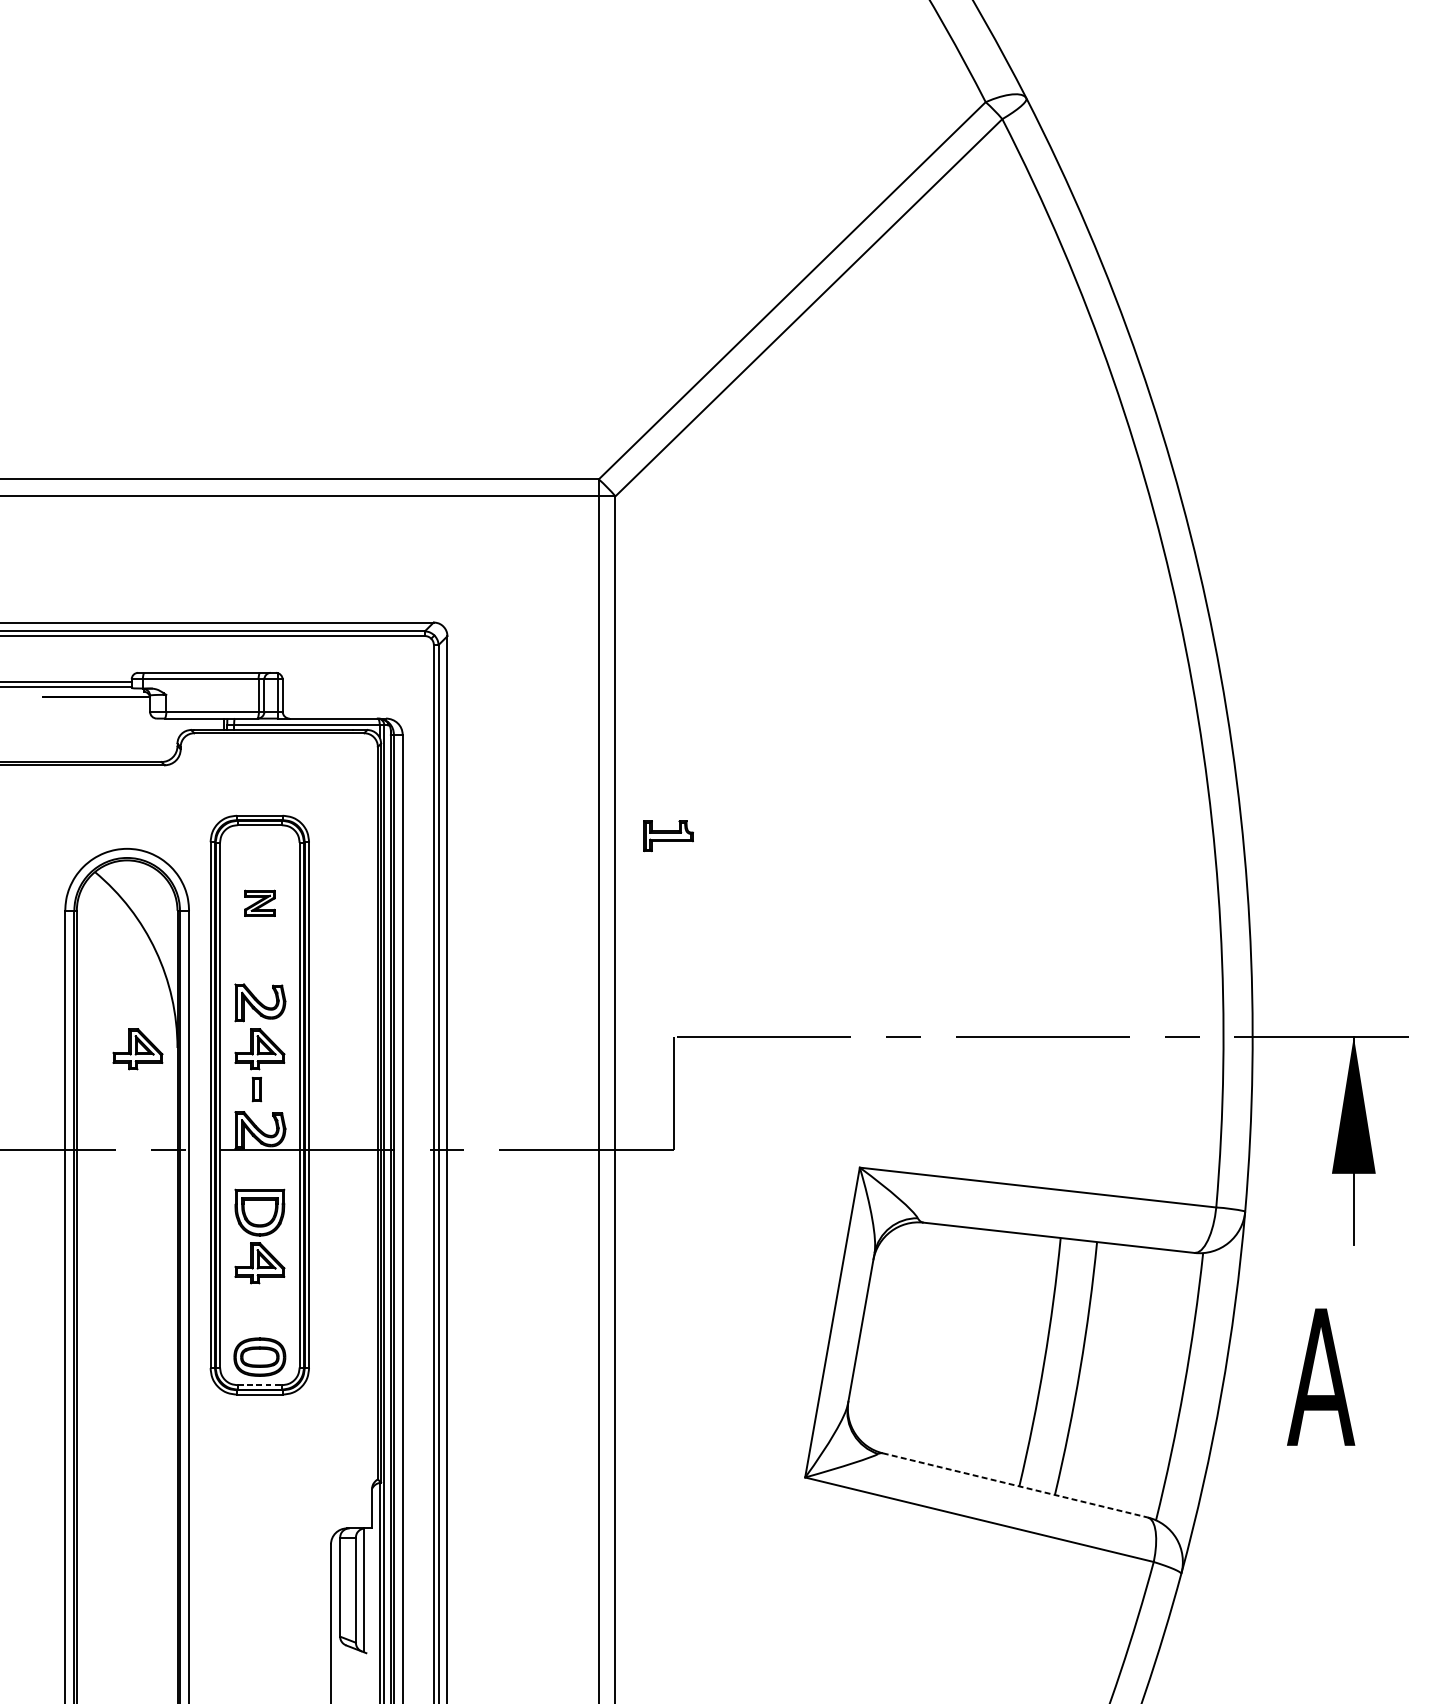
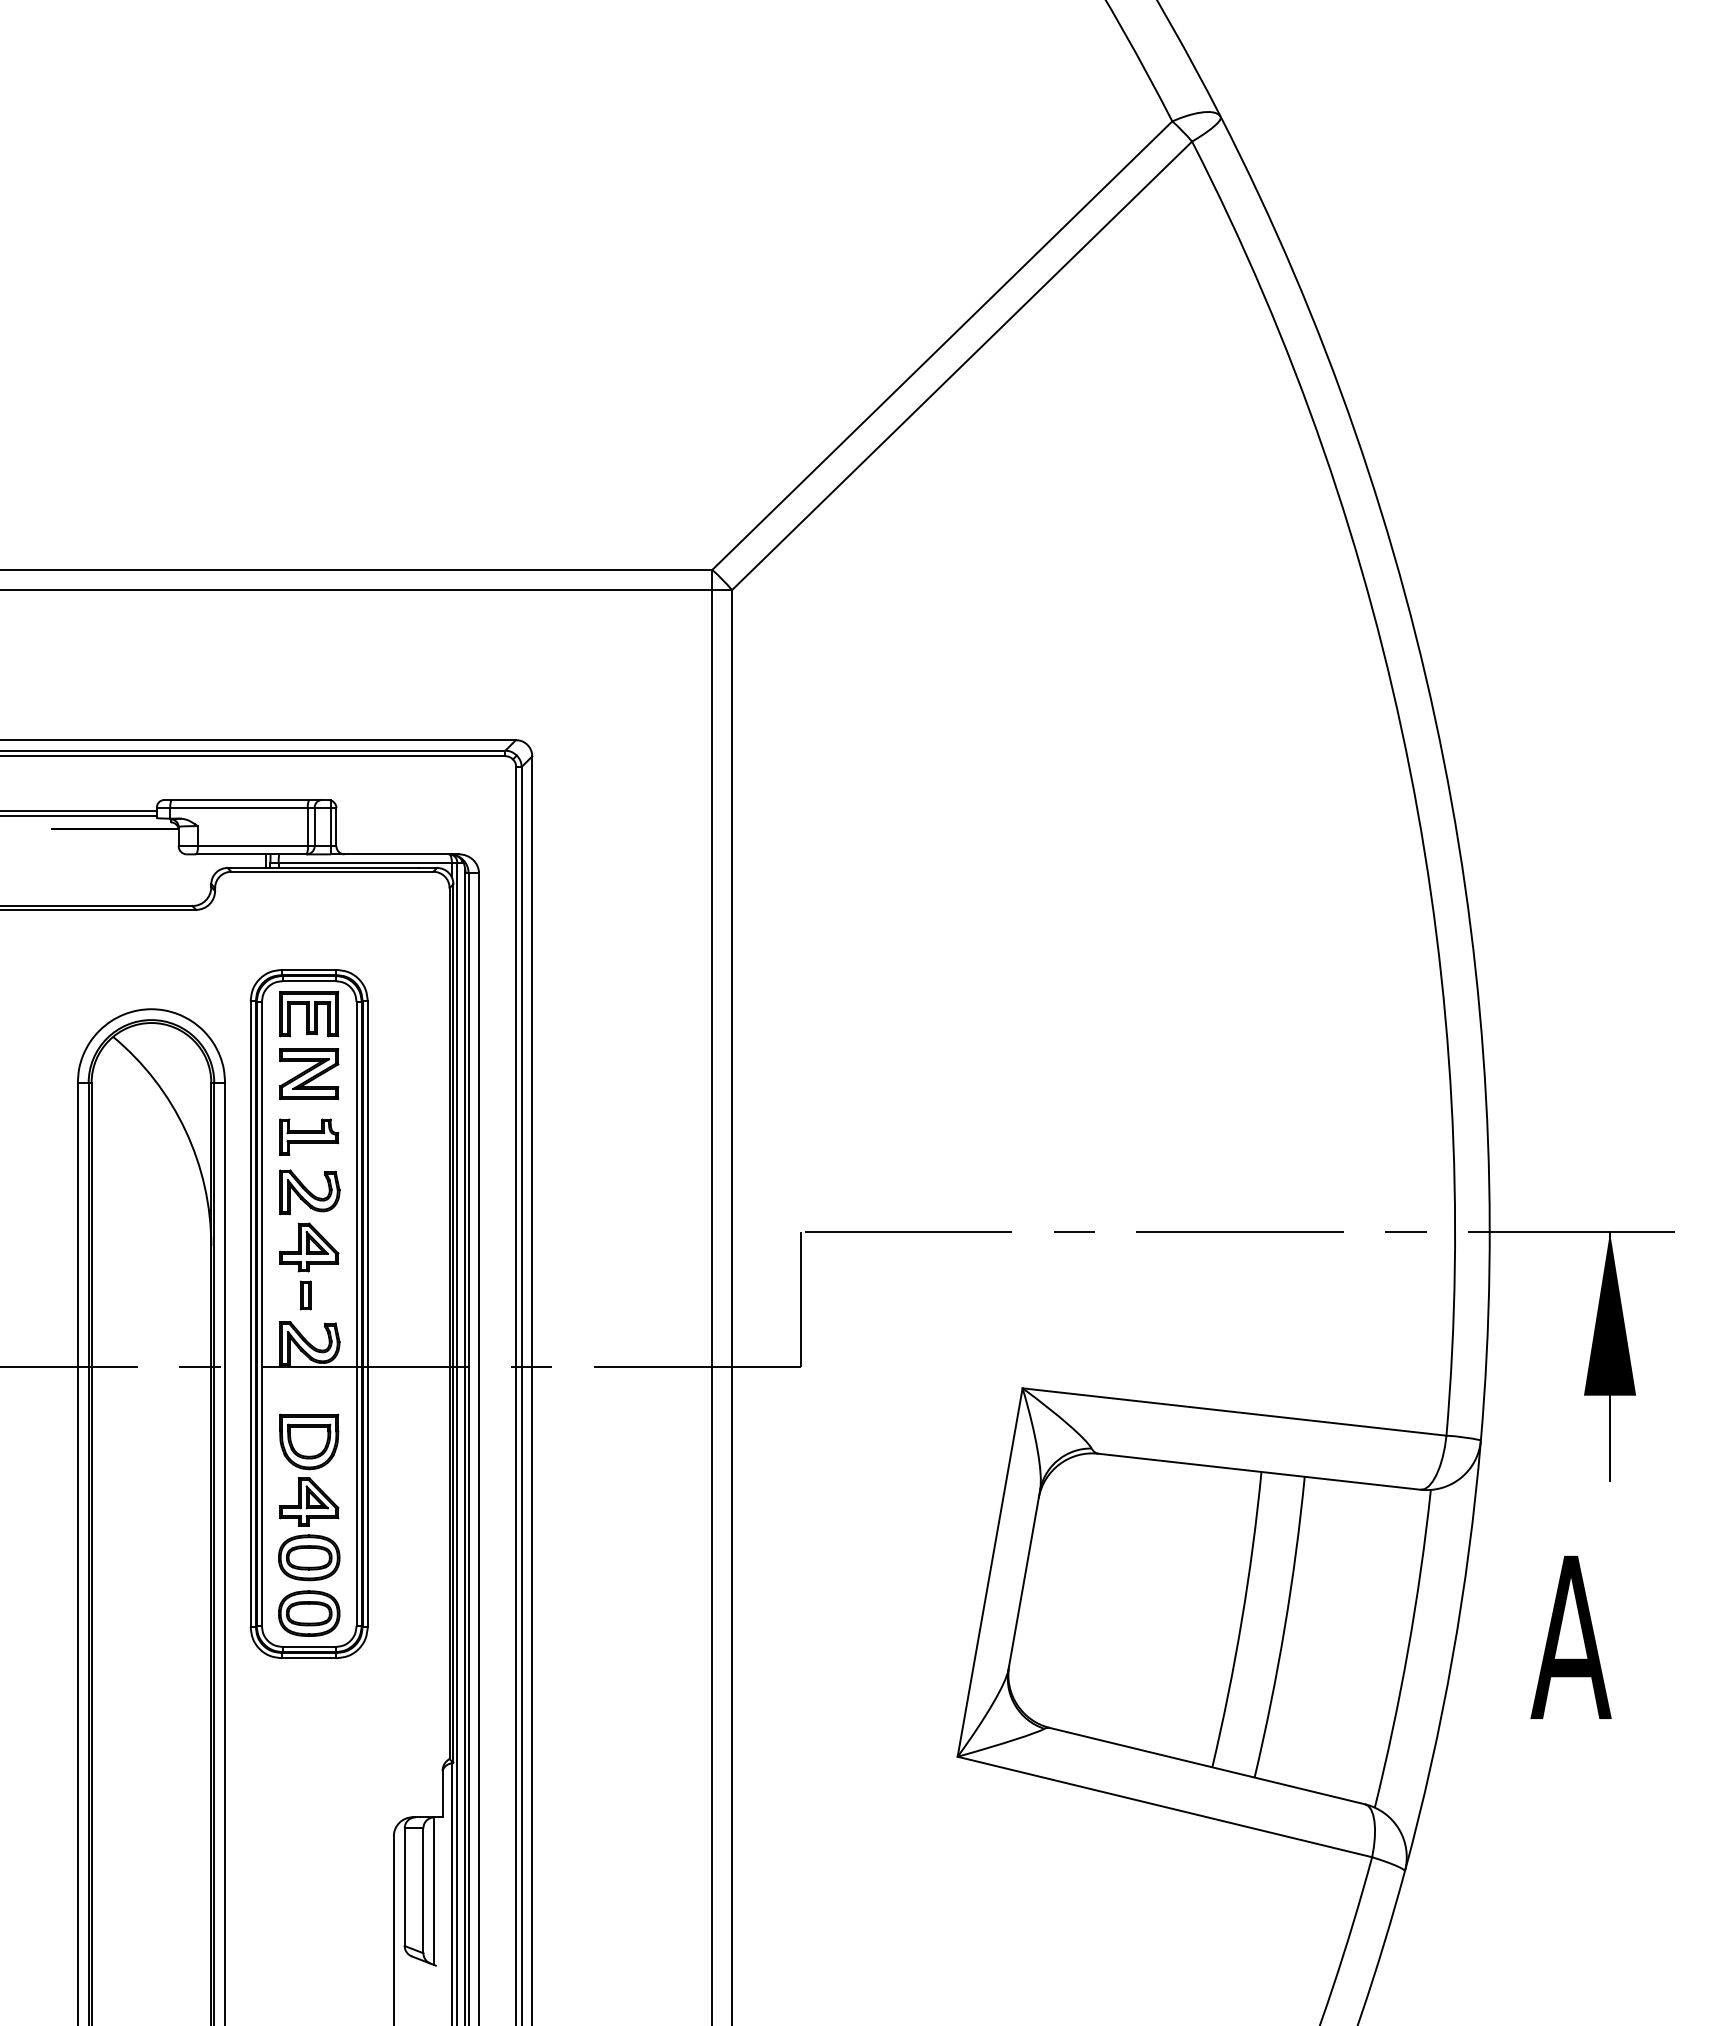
part: (668, 835) -> (309, 1136), moved
part: (260, 853) -> (309, 1014), added
part: (260, 902) -> (309, 1073), size x1.67
part: (138, 1049) -> (164, 1247), removed
part: (260, 1309) -> (309, 1557), added
line: (260, 1384) -> (309, 1646), dashed -> solid
line: (1016, 1485) -> (1208, 1766), dashed -> solid

